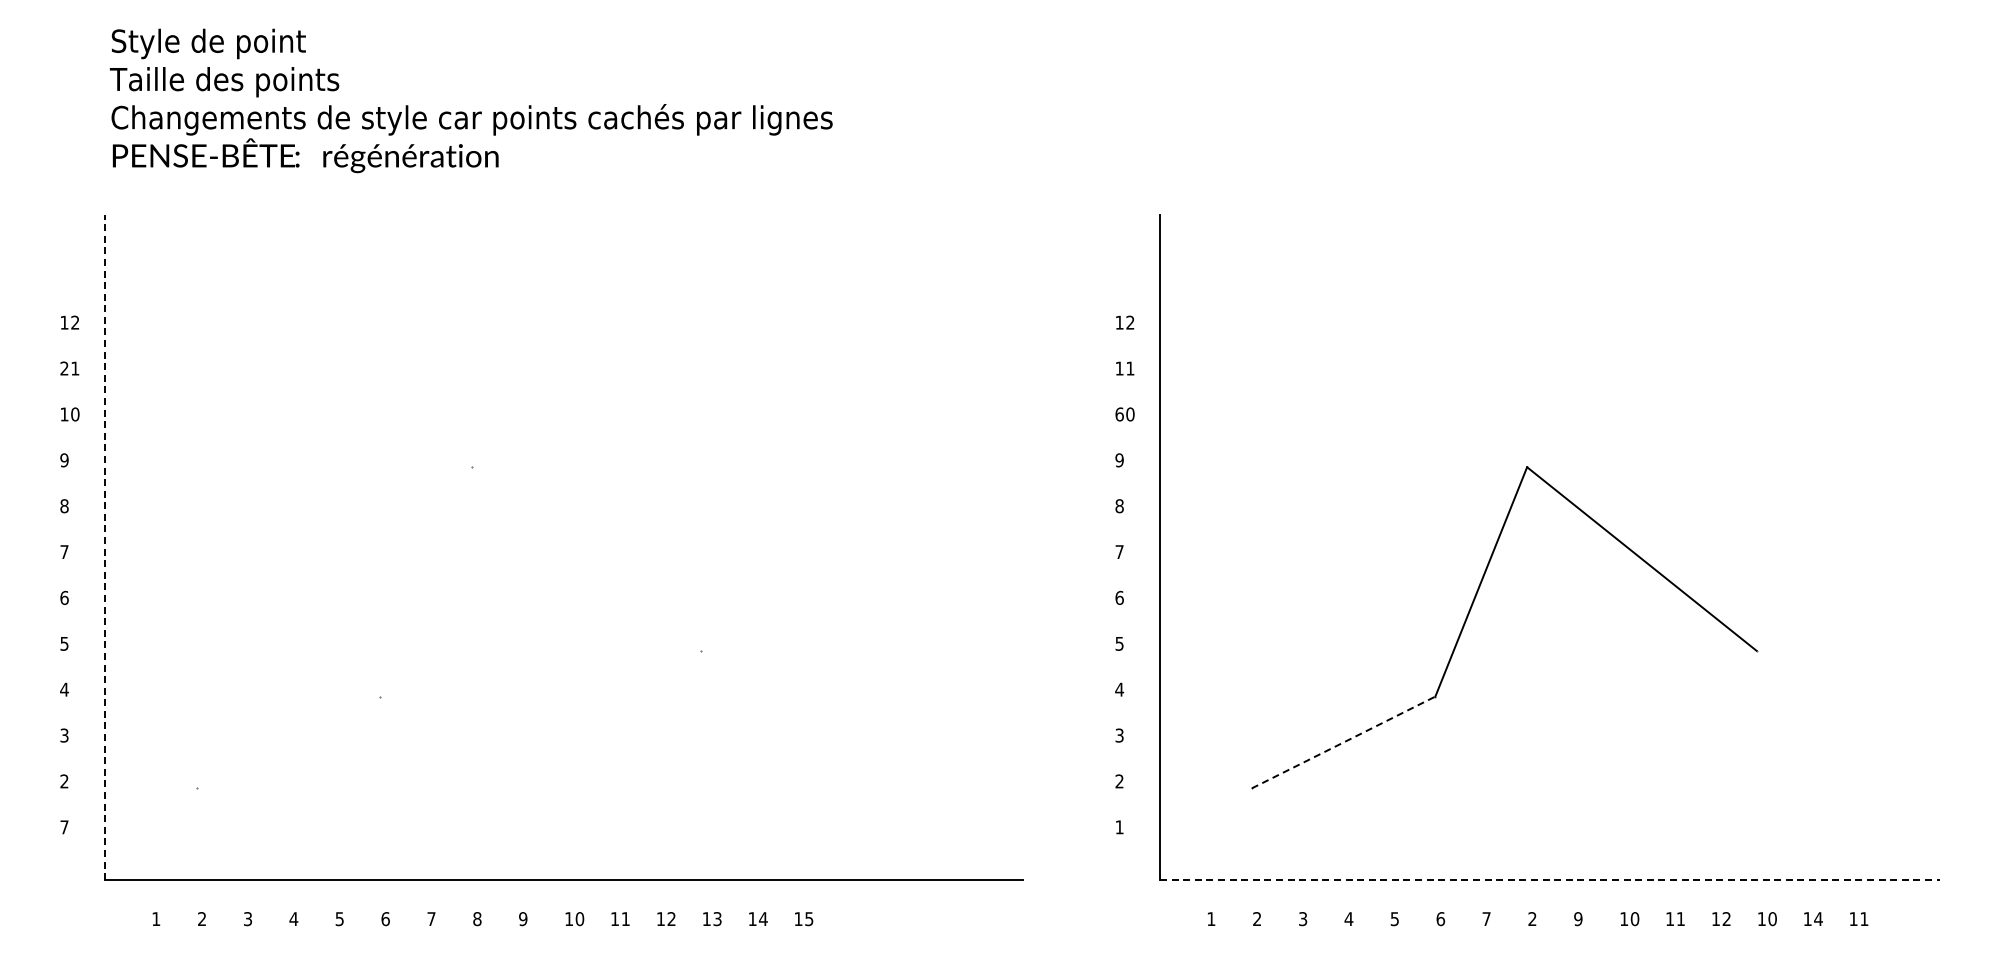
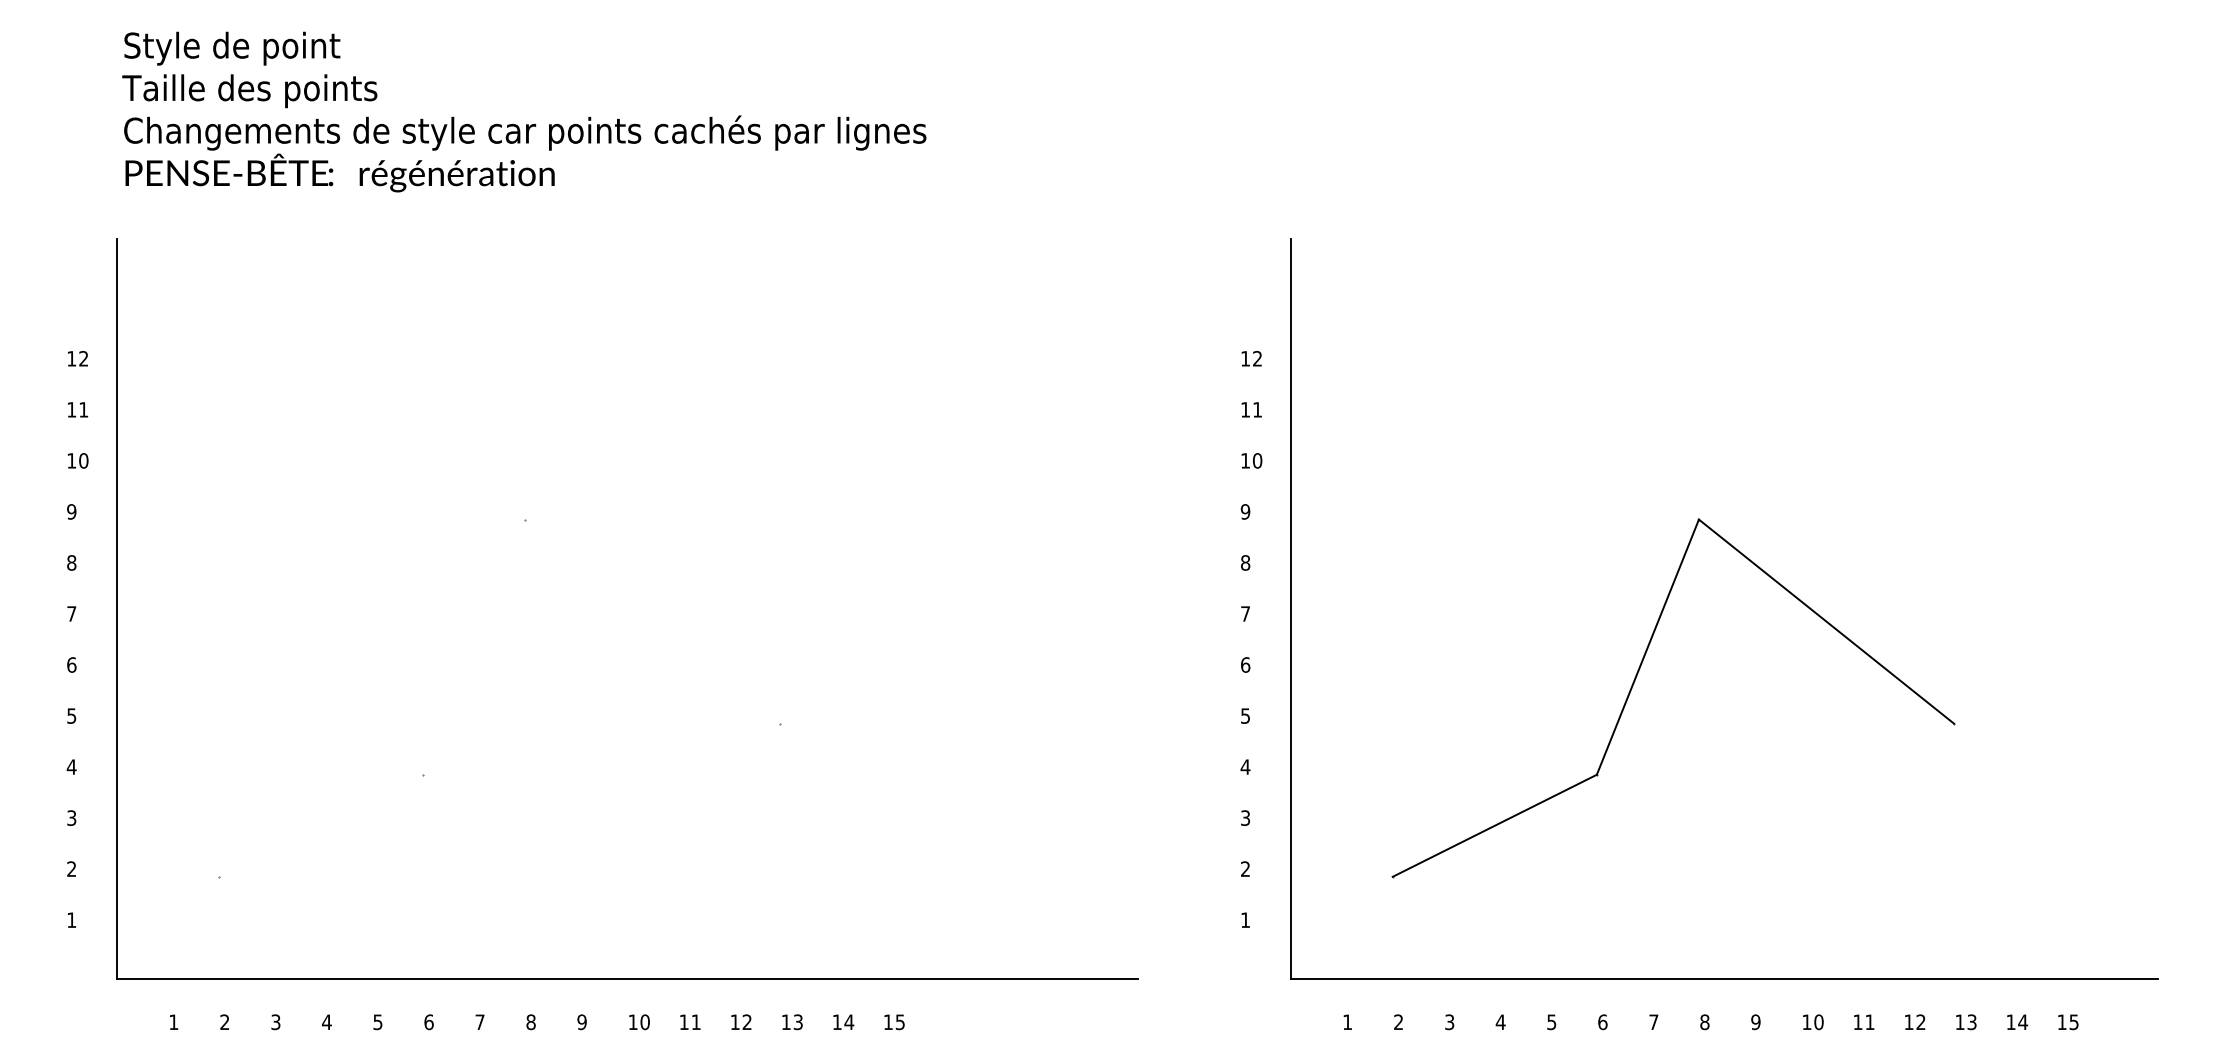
text: (64, 368) -> (71, 409), 21 -> 11
text: (1119, 414) -> (1245, 460), 60 -> 10
line: (105, 547) -> (117, 608), dashed -> solid
line: (1343, 742) -> (1494, 825), dashed -> solid
text: (64, 827) -> (71, 920), 7 -> 1
line: (1550, 880) -> (1724, 979), dashed -> solid
text: (1532, 919) -> (1704, 1022), 2 -> 8
text: (1772, 919) -> (1971, 1022), 10 -> 13
text: (1864, 919) -> (2074, 1022), 11 -> 15

